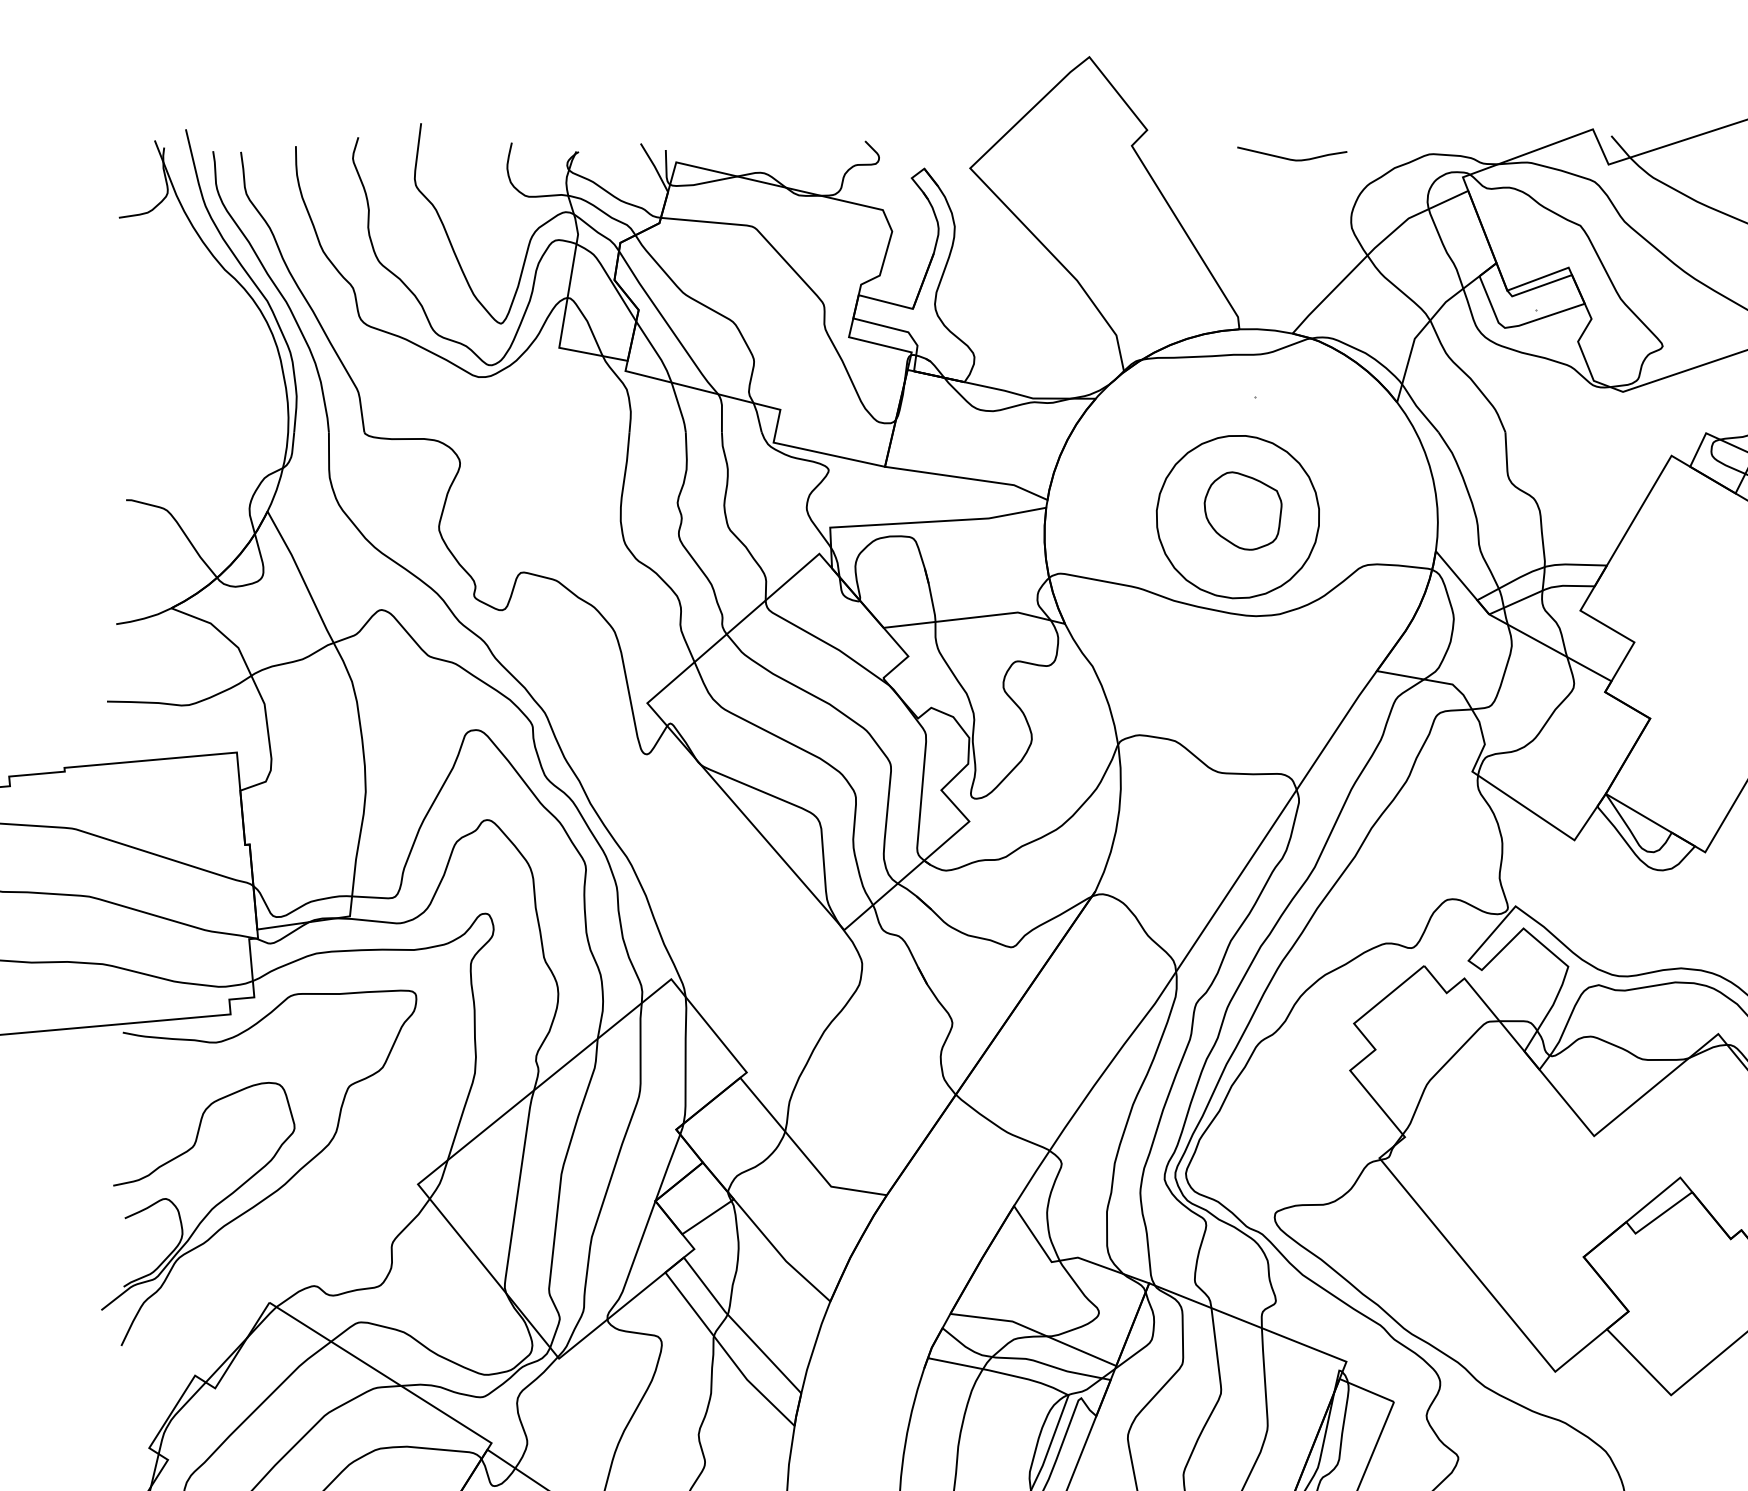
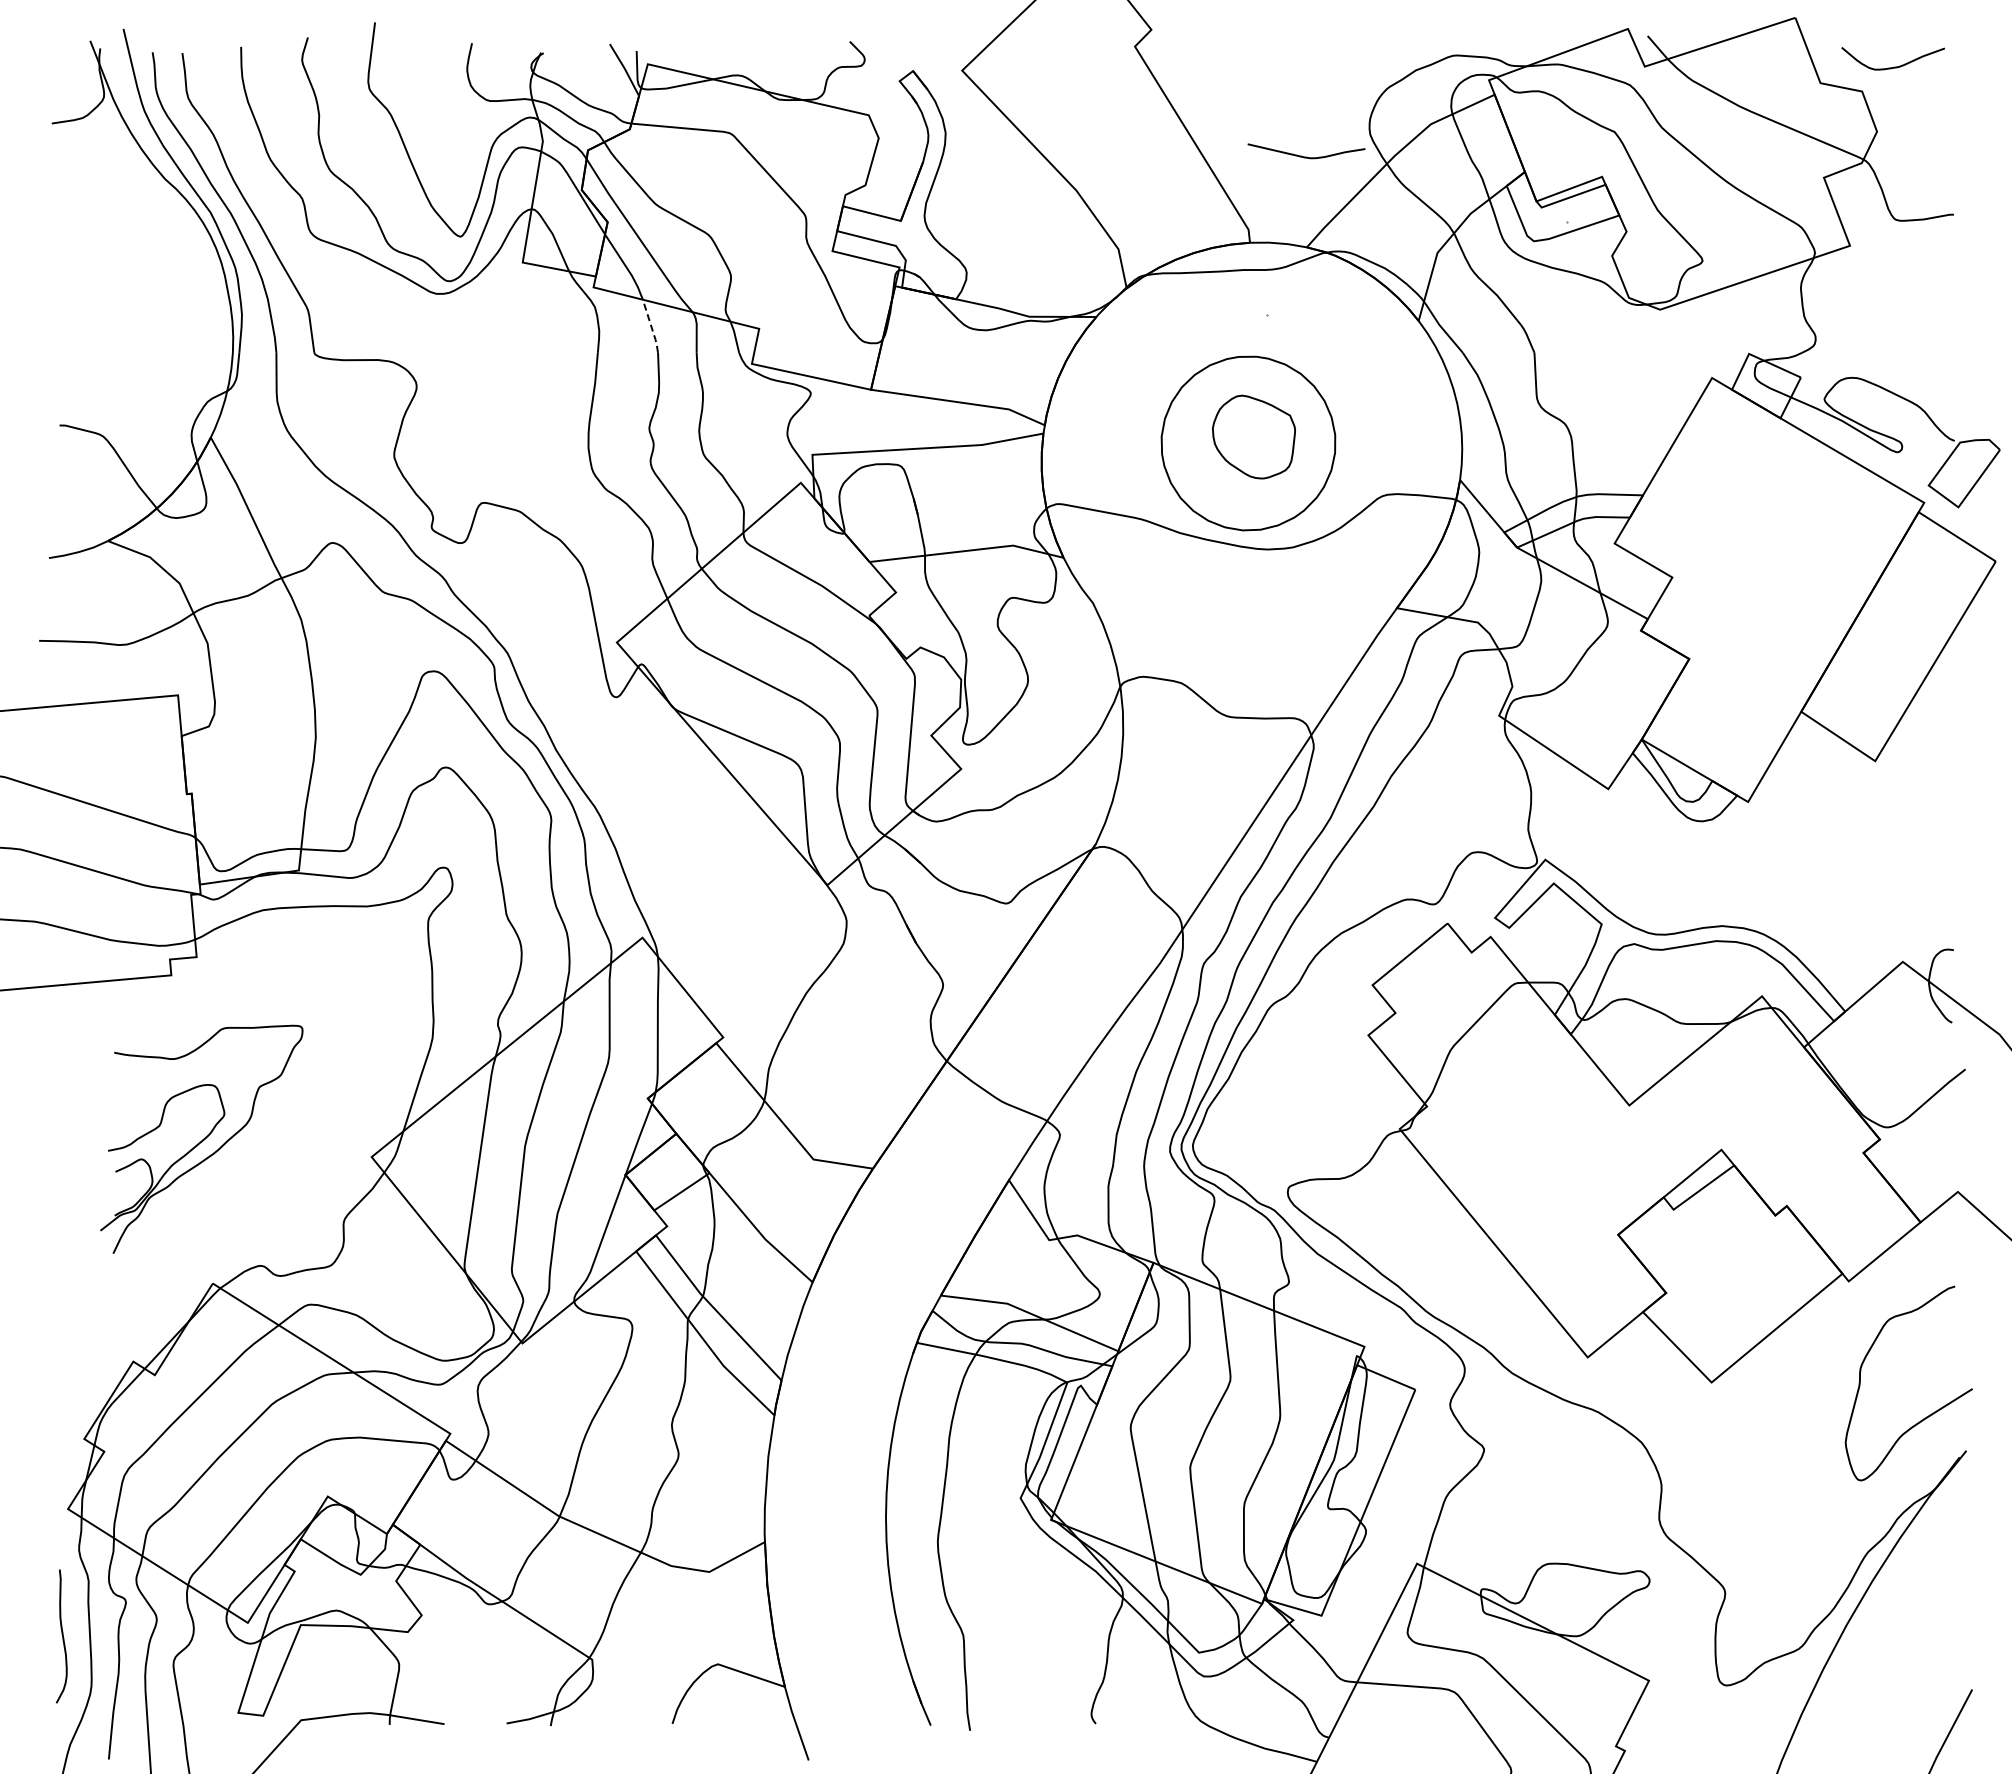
curve: (1292, 158) -> (1306, 156), moved
line: (679, 407) -> (651, 326), solid -> dashed
part: (258, 1167) -> (201, 1139), size x0.6

